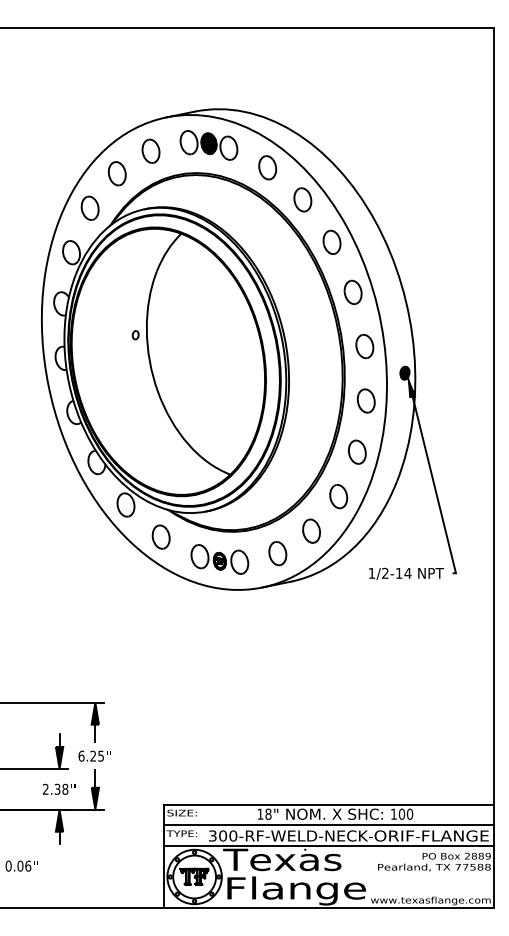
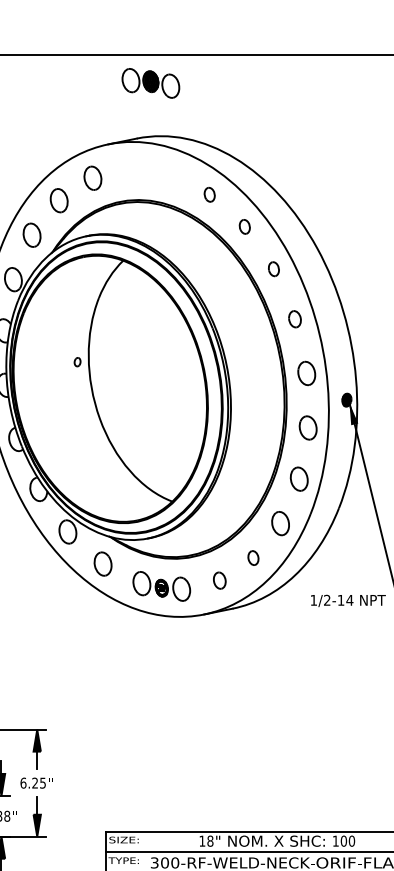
part: (208, 145) -> (150, 83), moved
part: (267, 167) -> (209, 194), size x0.6
part: (302, 199) -> (244, 226), size x0.6
part: (331, 241) -> (273, 268), size x0.6
part: (352, 291) -> (294, 318), size x0.7
part: (311, 530) -> (253, 557), size x0.6
part: (277, 553) -> (219, 580), size x0.7

